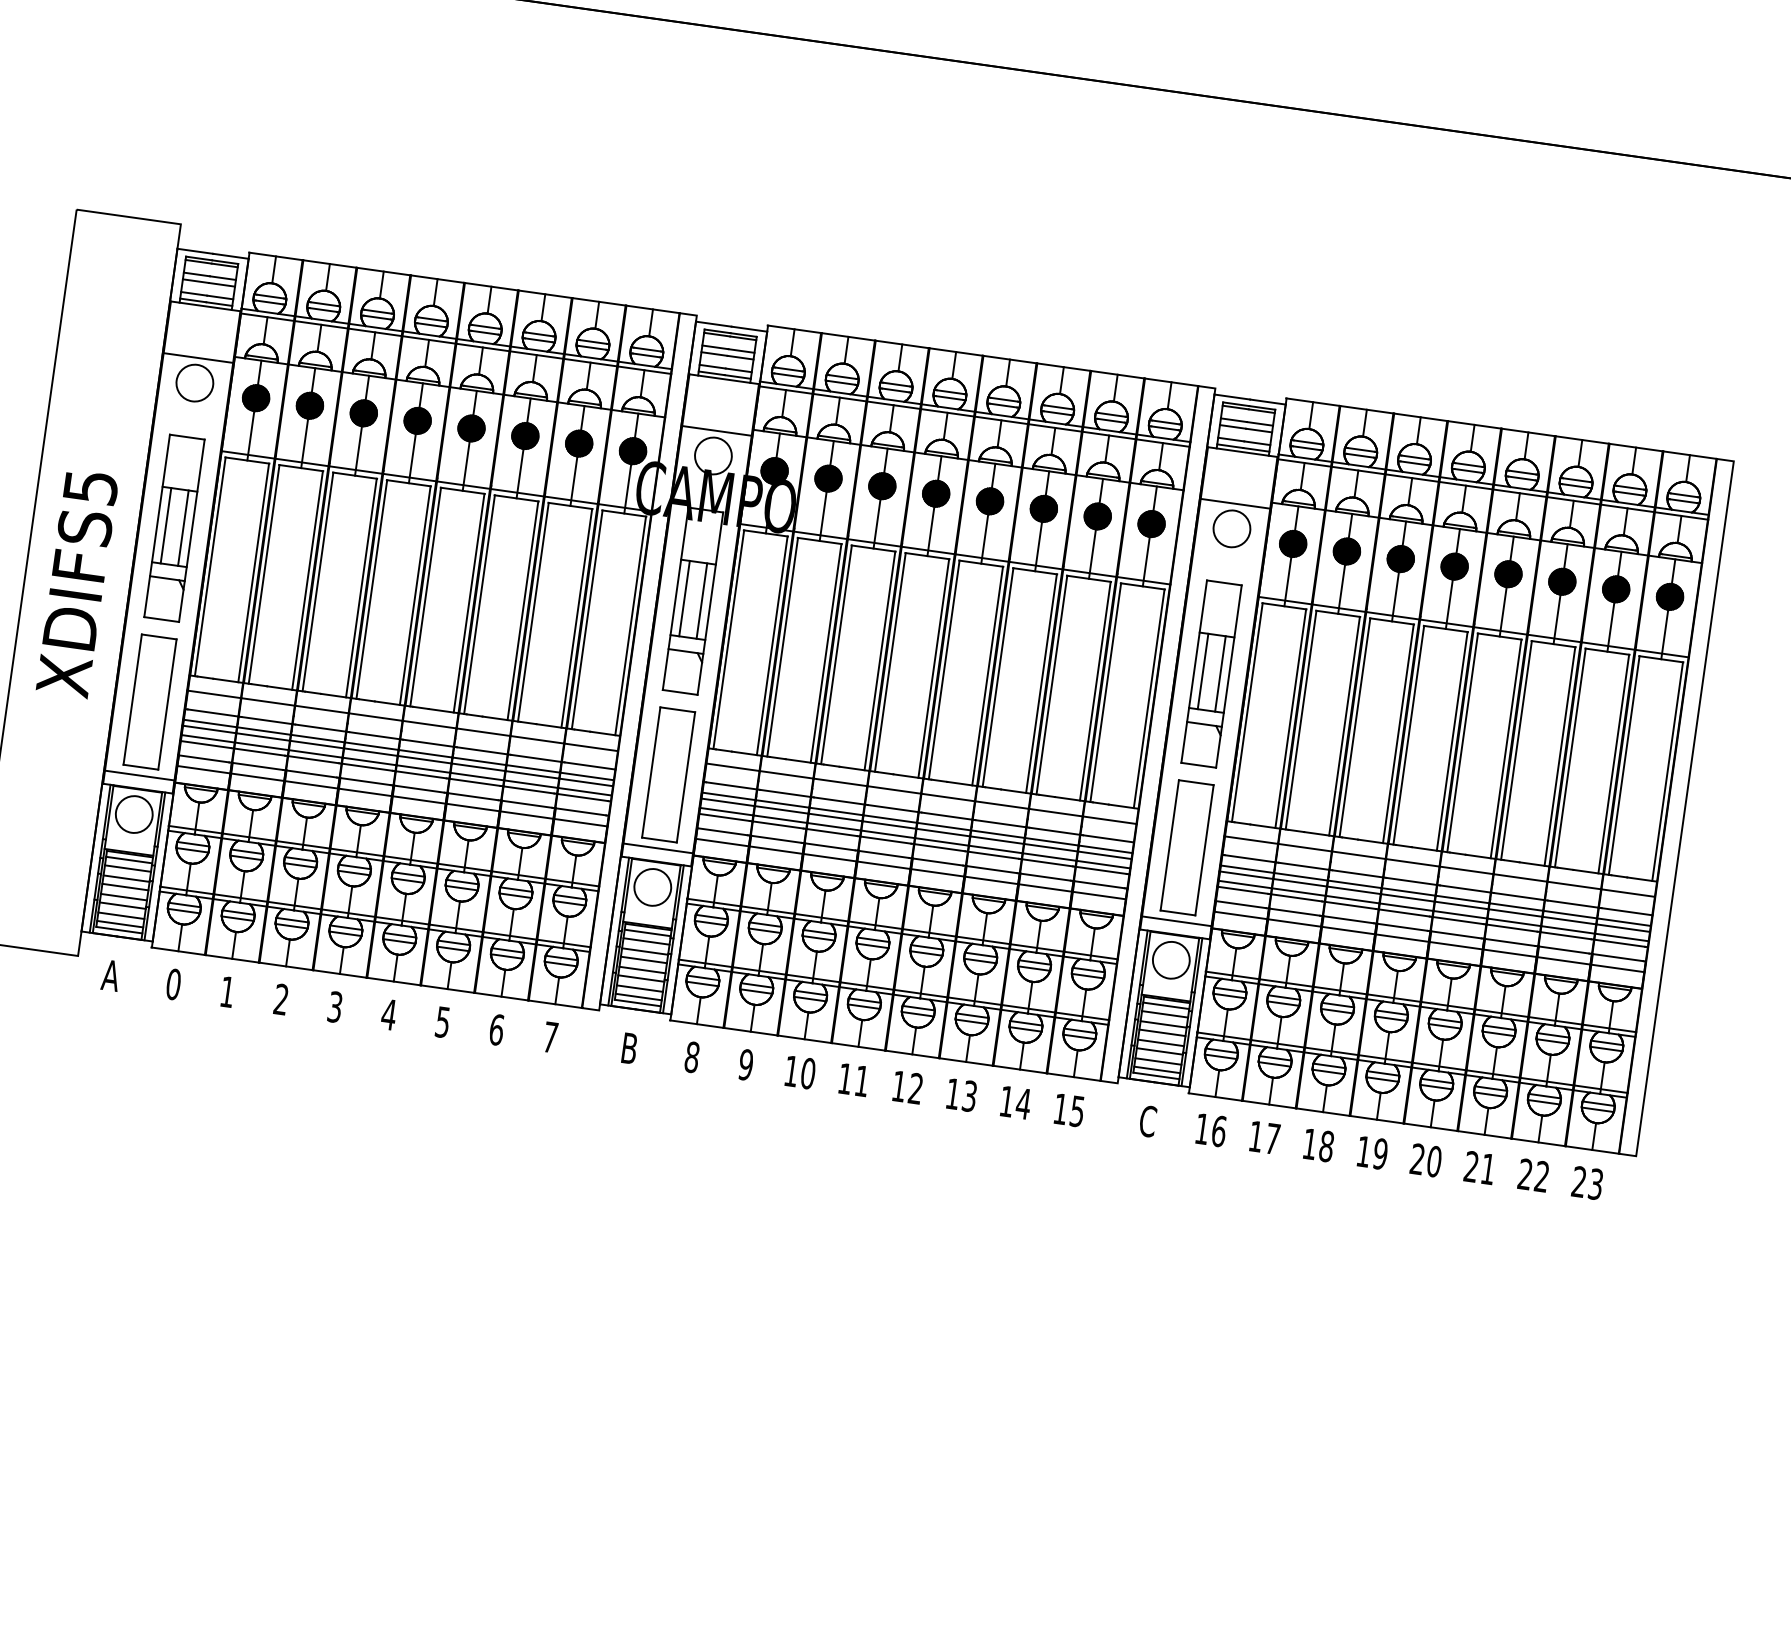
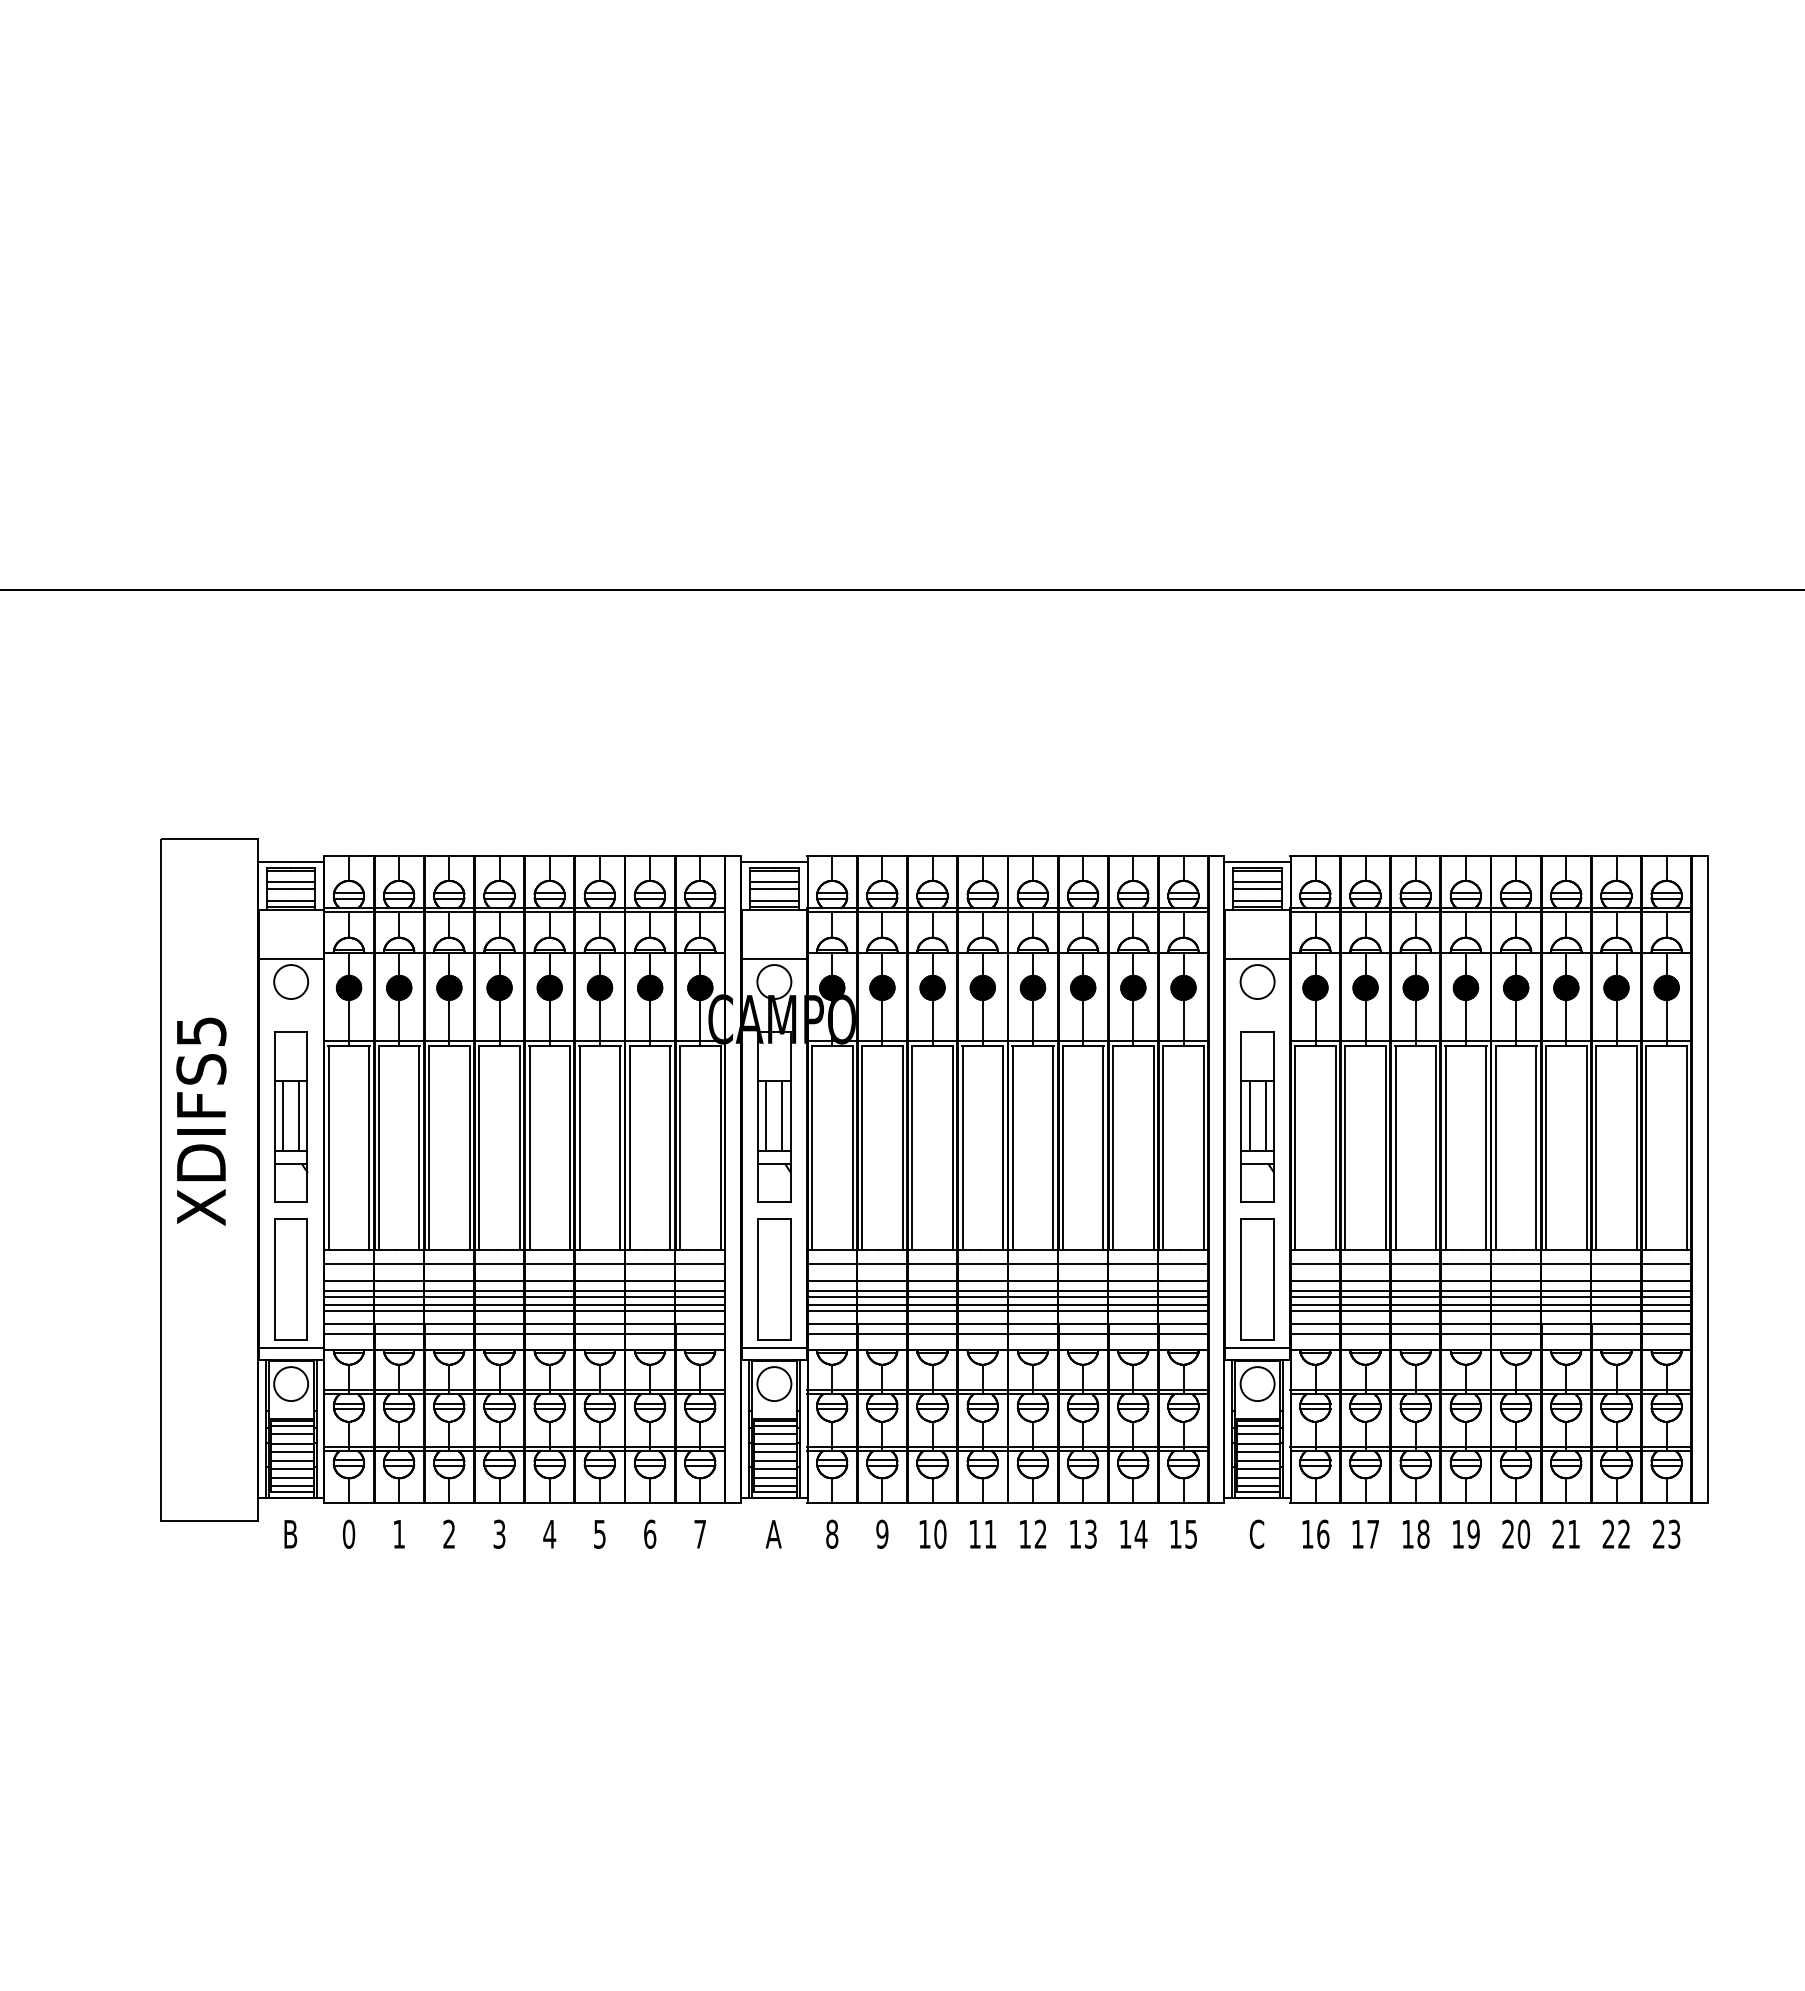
text: (77, 583) -> (201, 1121), moved
text: (110, 975) -> (290, 1534), A -> B
text: (629, 1048) -> (773, 1534), B -> A

